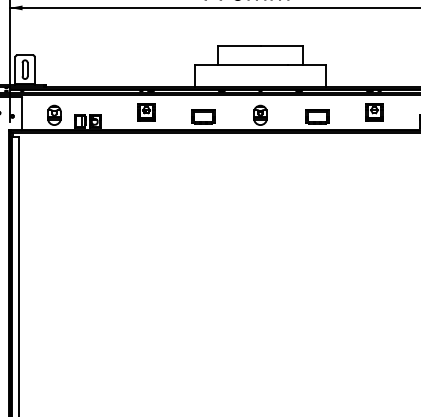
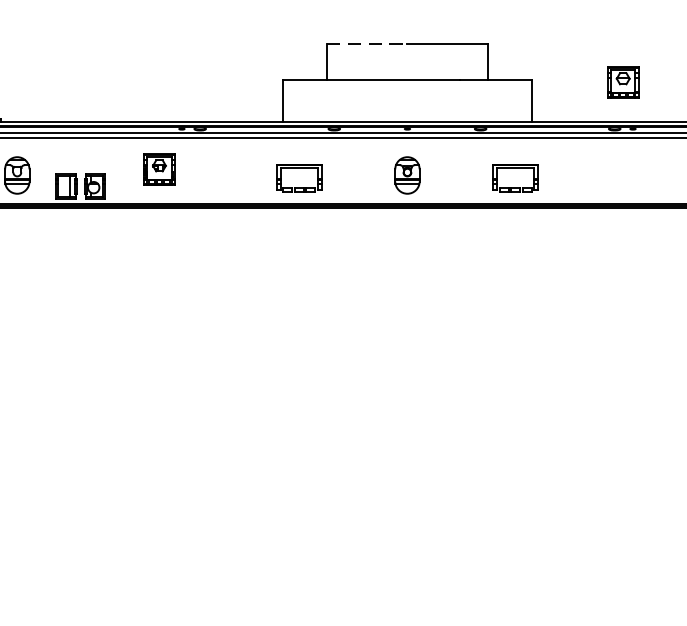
line: (239, 45) -> (367, 43), solid -> dashed
part: (146, 112) -> (159, 170), moved
part: (374, 112) -> (623, 82), moved

